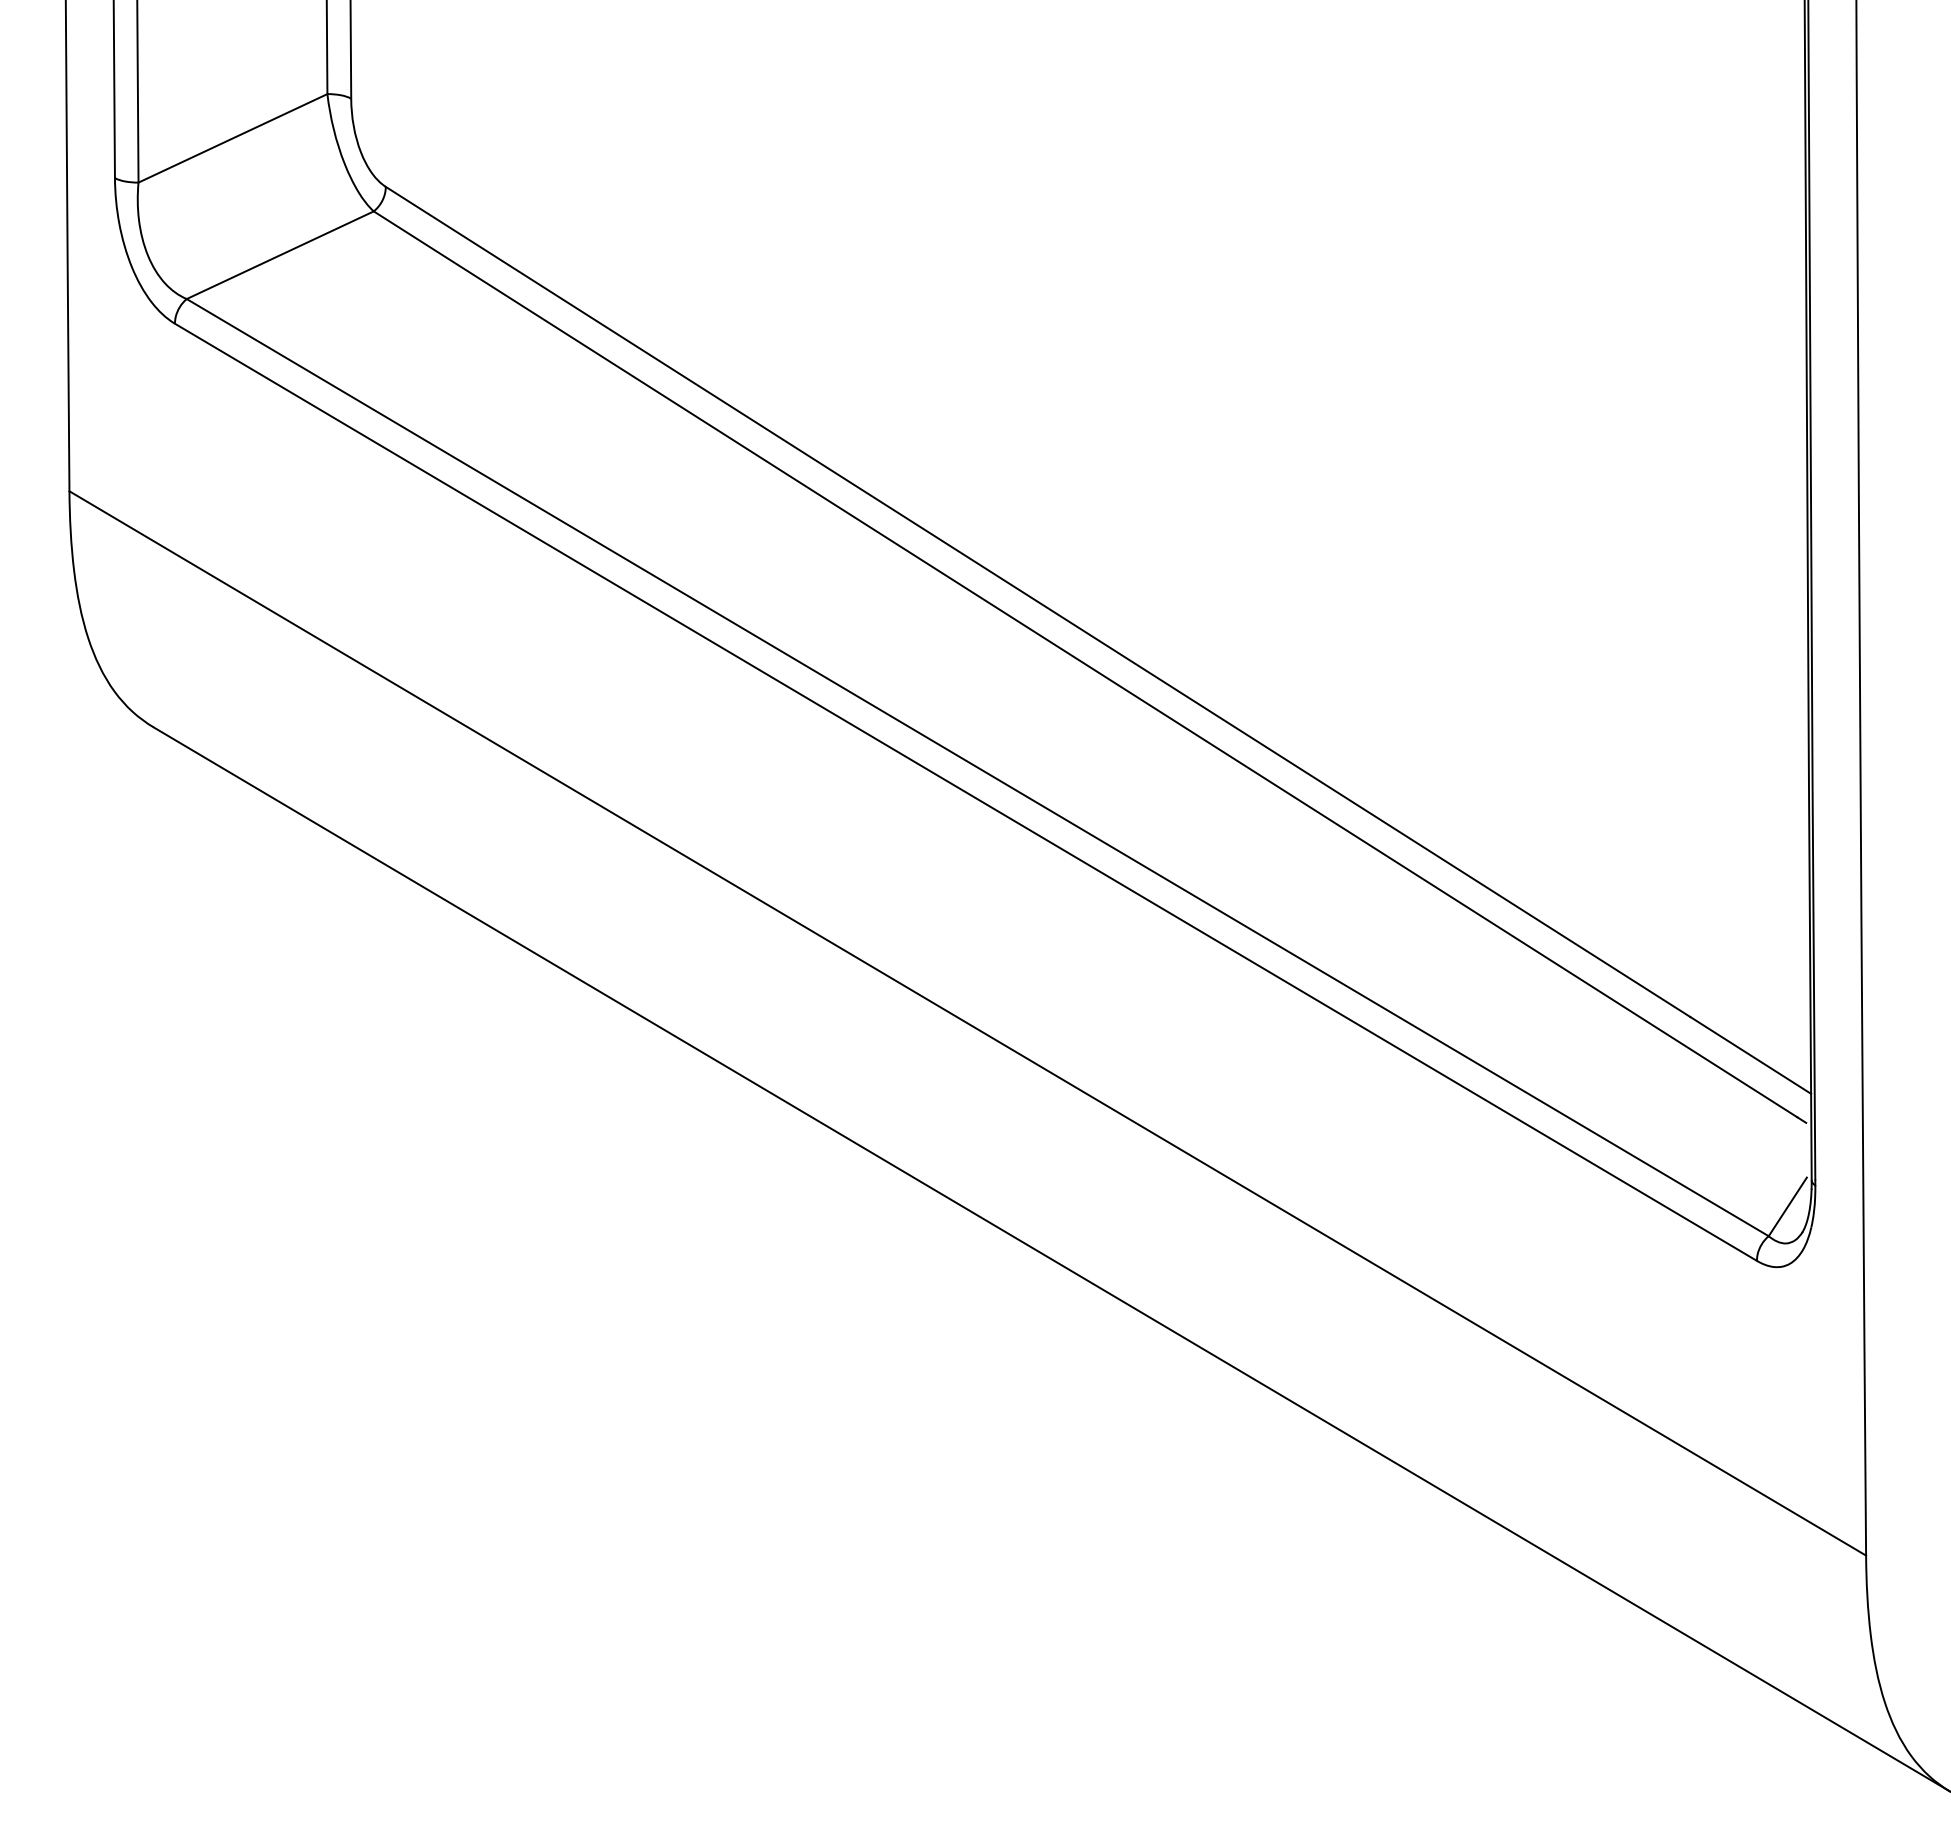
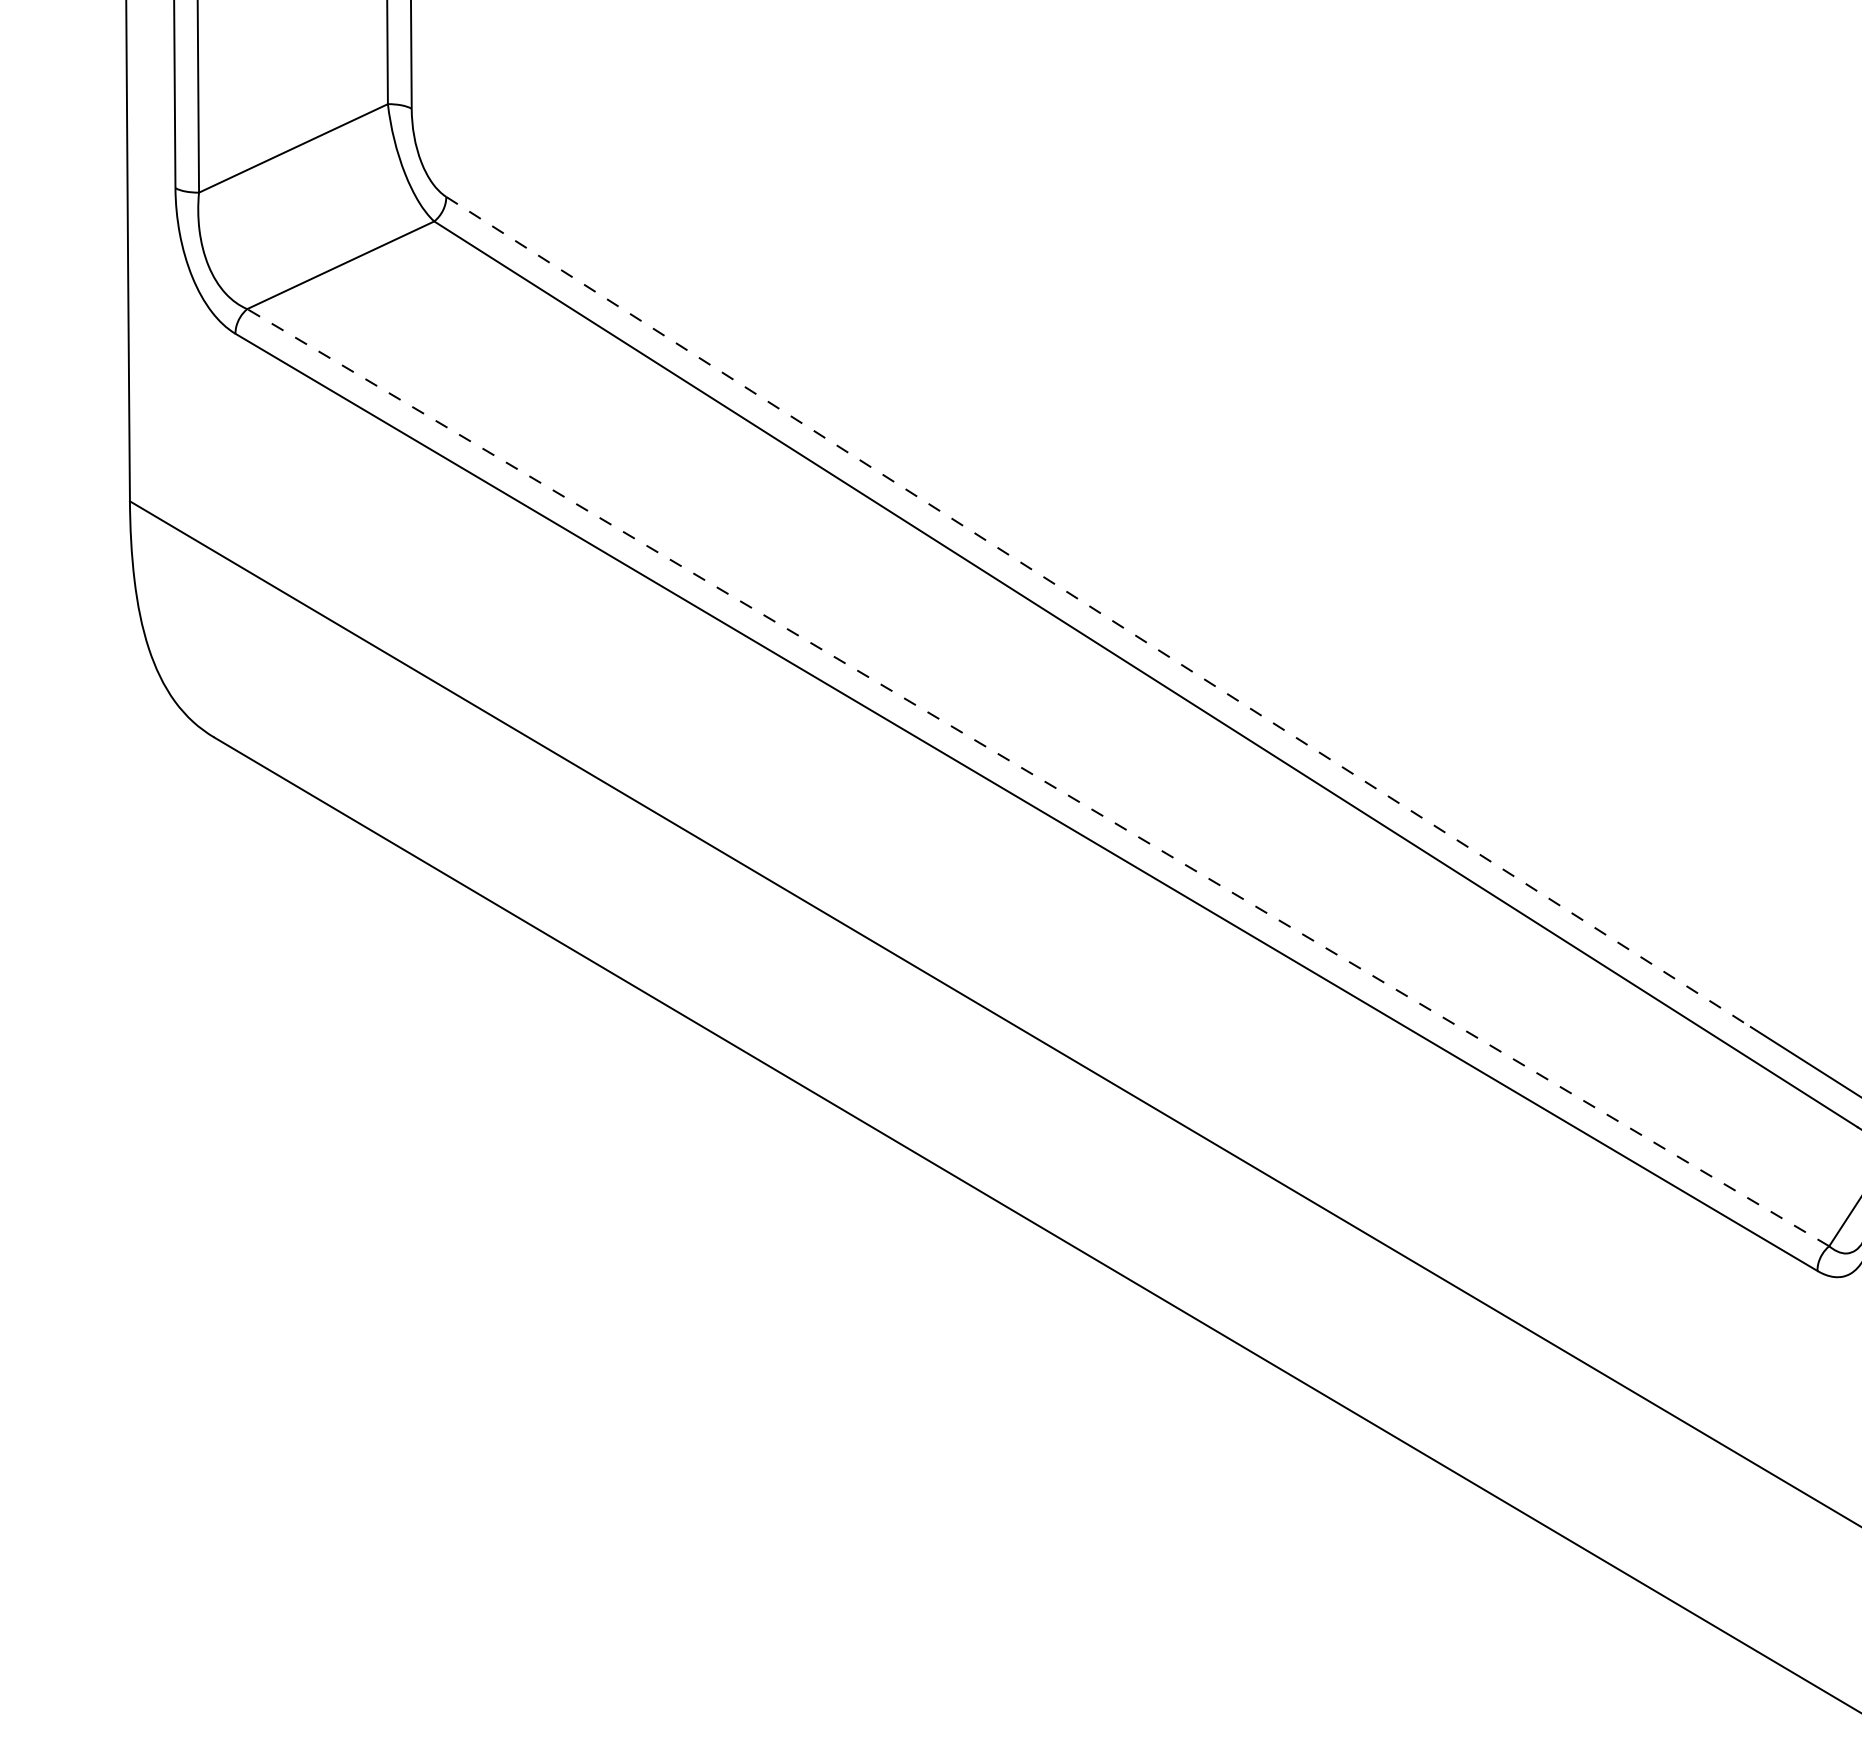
line: (1038, 602) -> (1099, 612), solid -> dashed
line: (977, 767) -> (1038, 777), solid -> dashed

